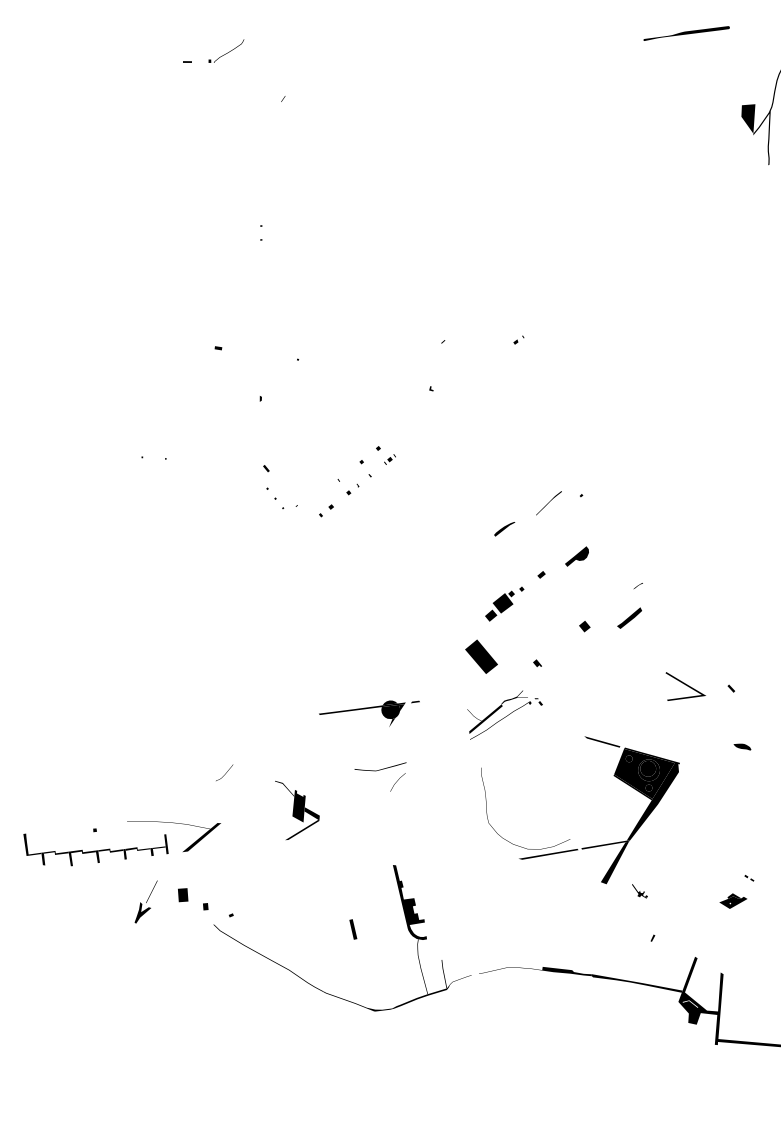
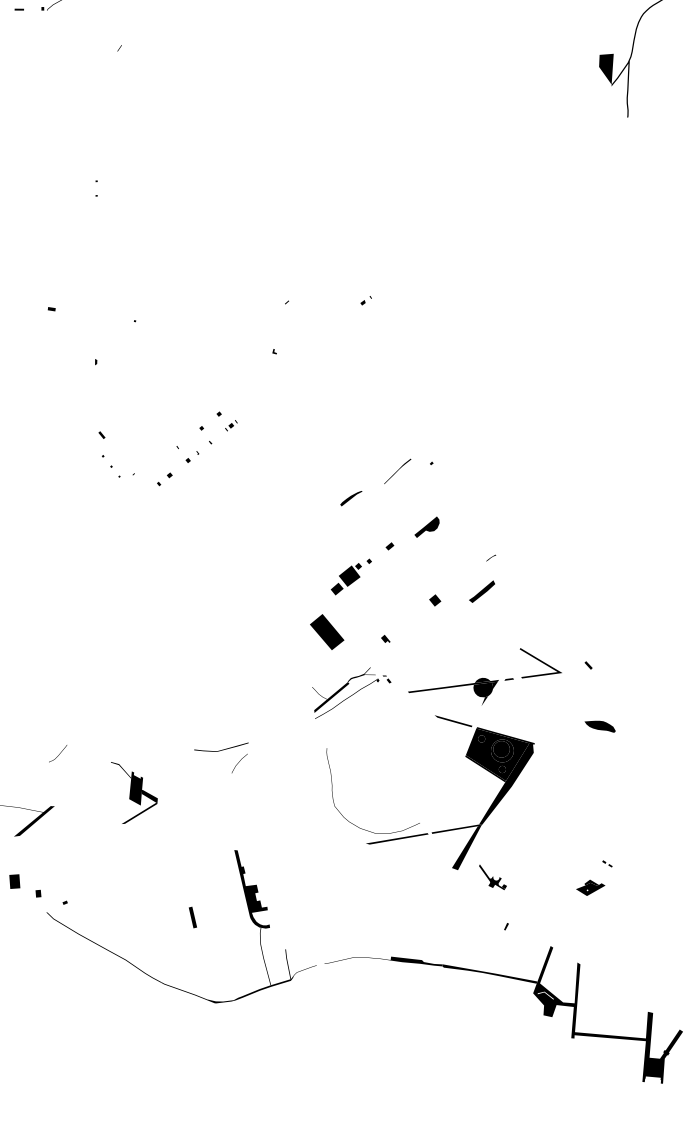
part: (369, 713) -> (461, 691), moved
part: (742, 746) -> (600, 726), size x1.67
part: (639, 891) -> (492, 877), size x1.67

